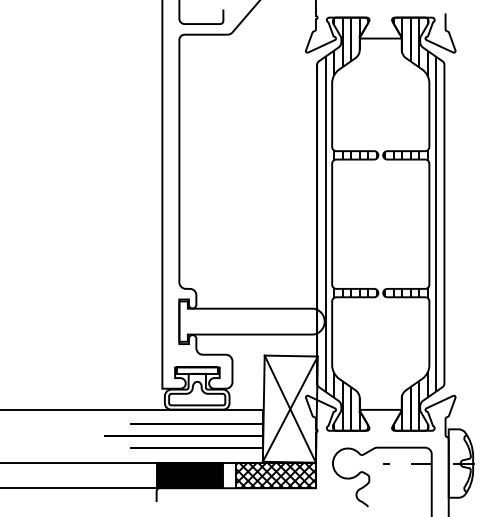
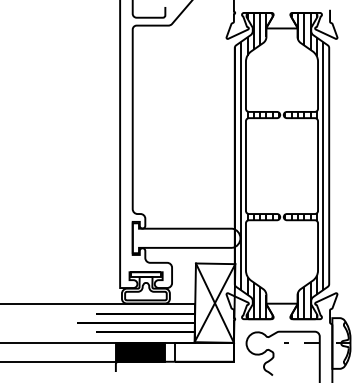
hatch: (275, 475) -> (203, 352), removed

